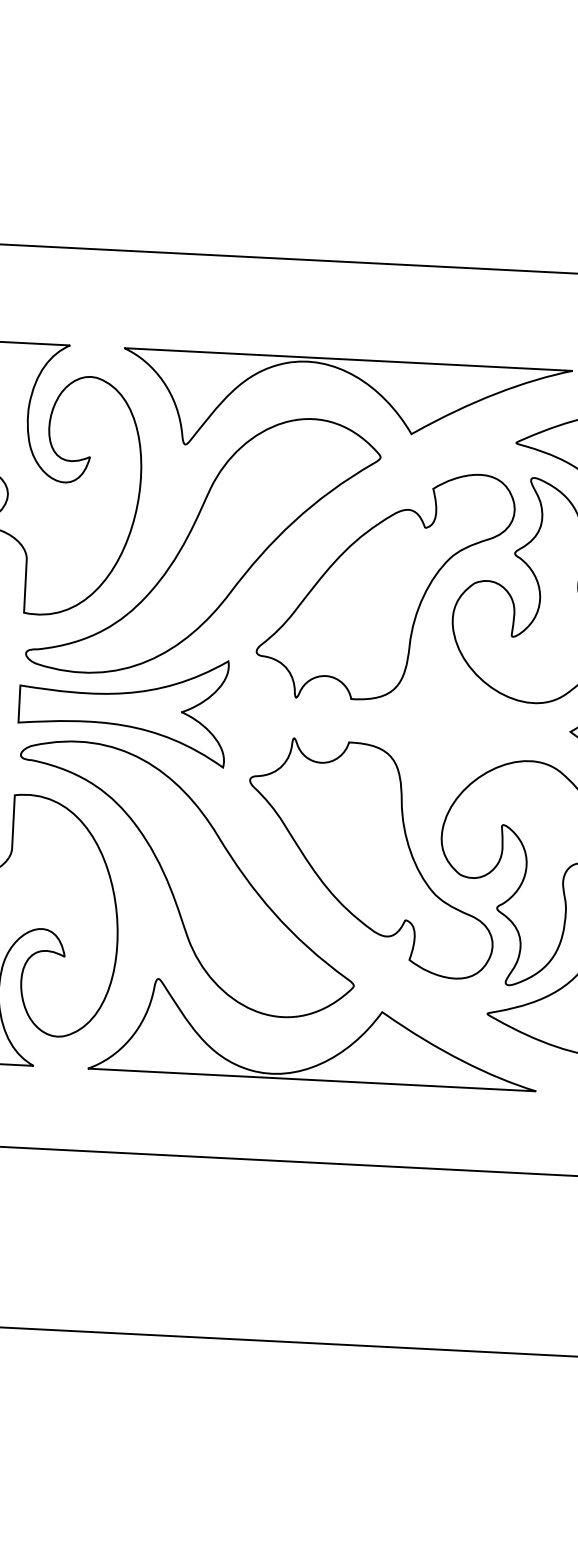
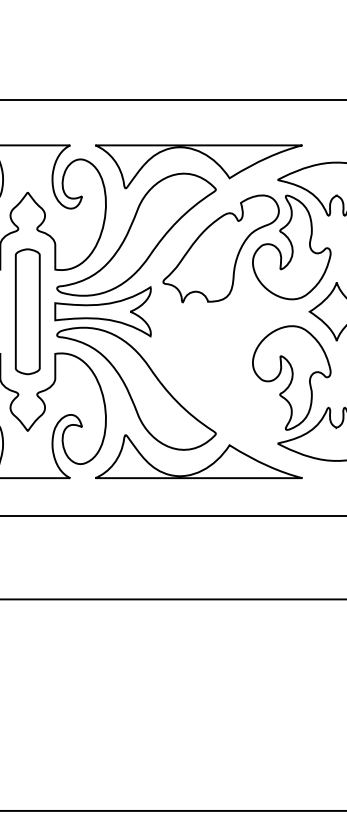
part: (370, 857) -> (220, 374), removed

